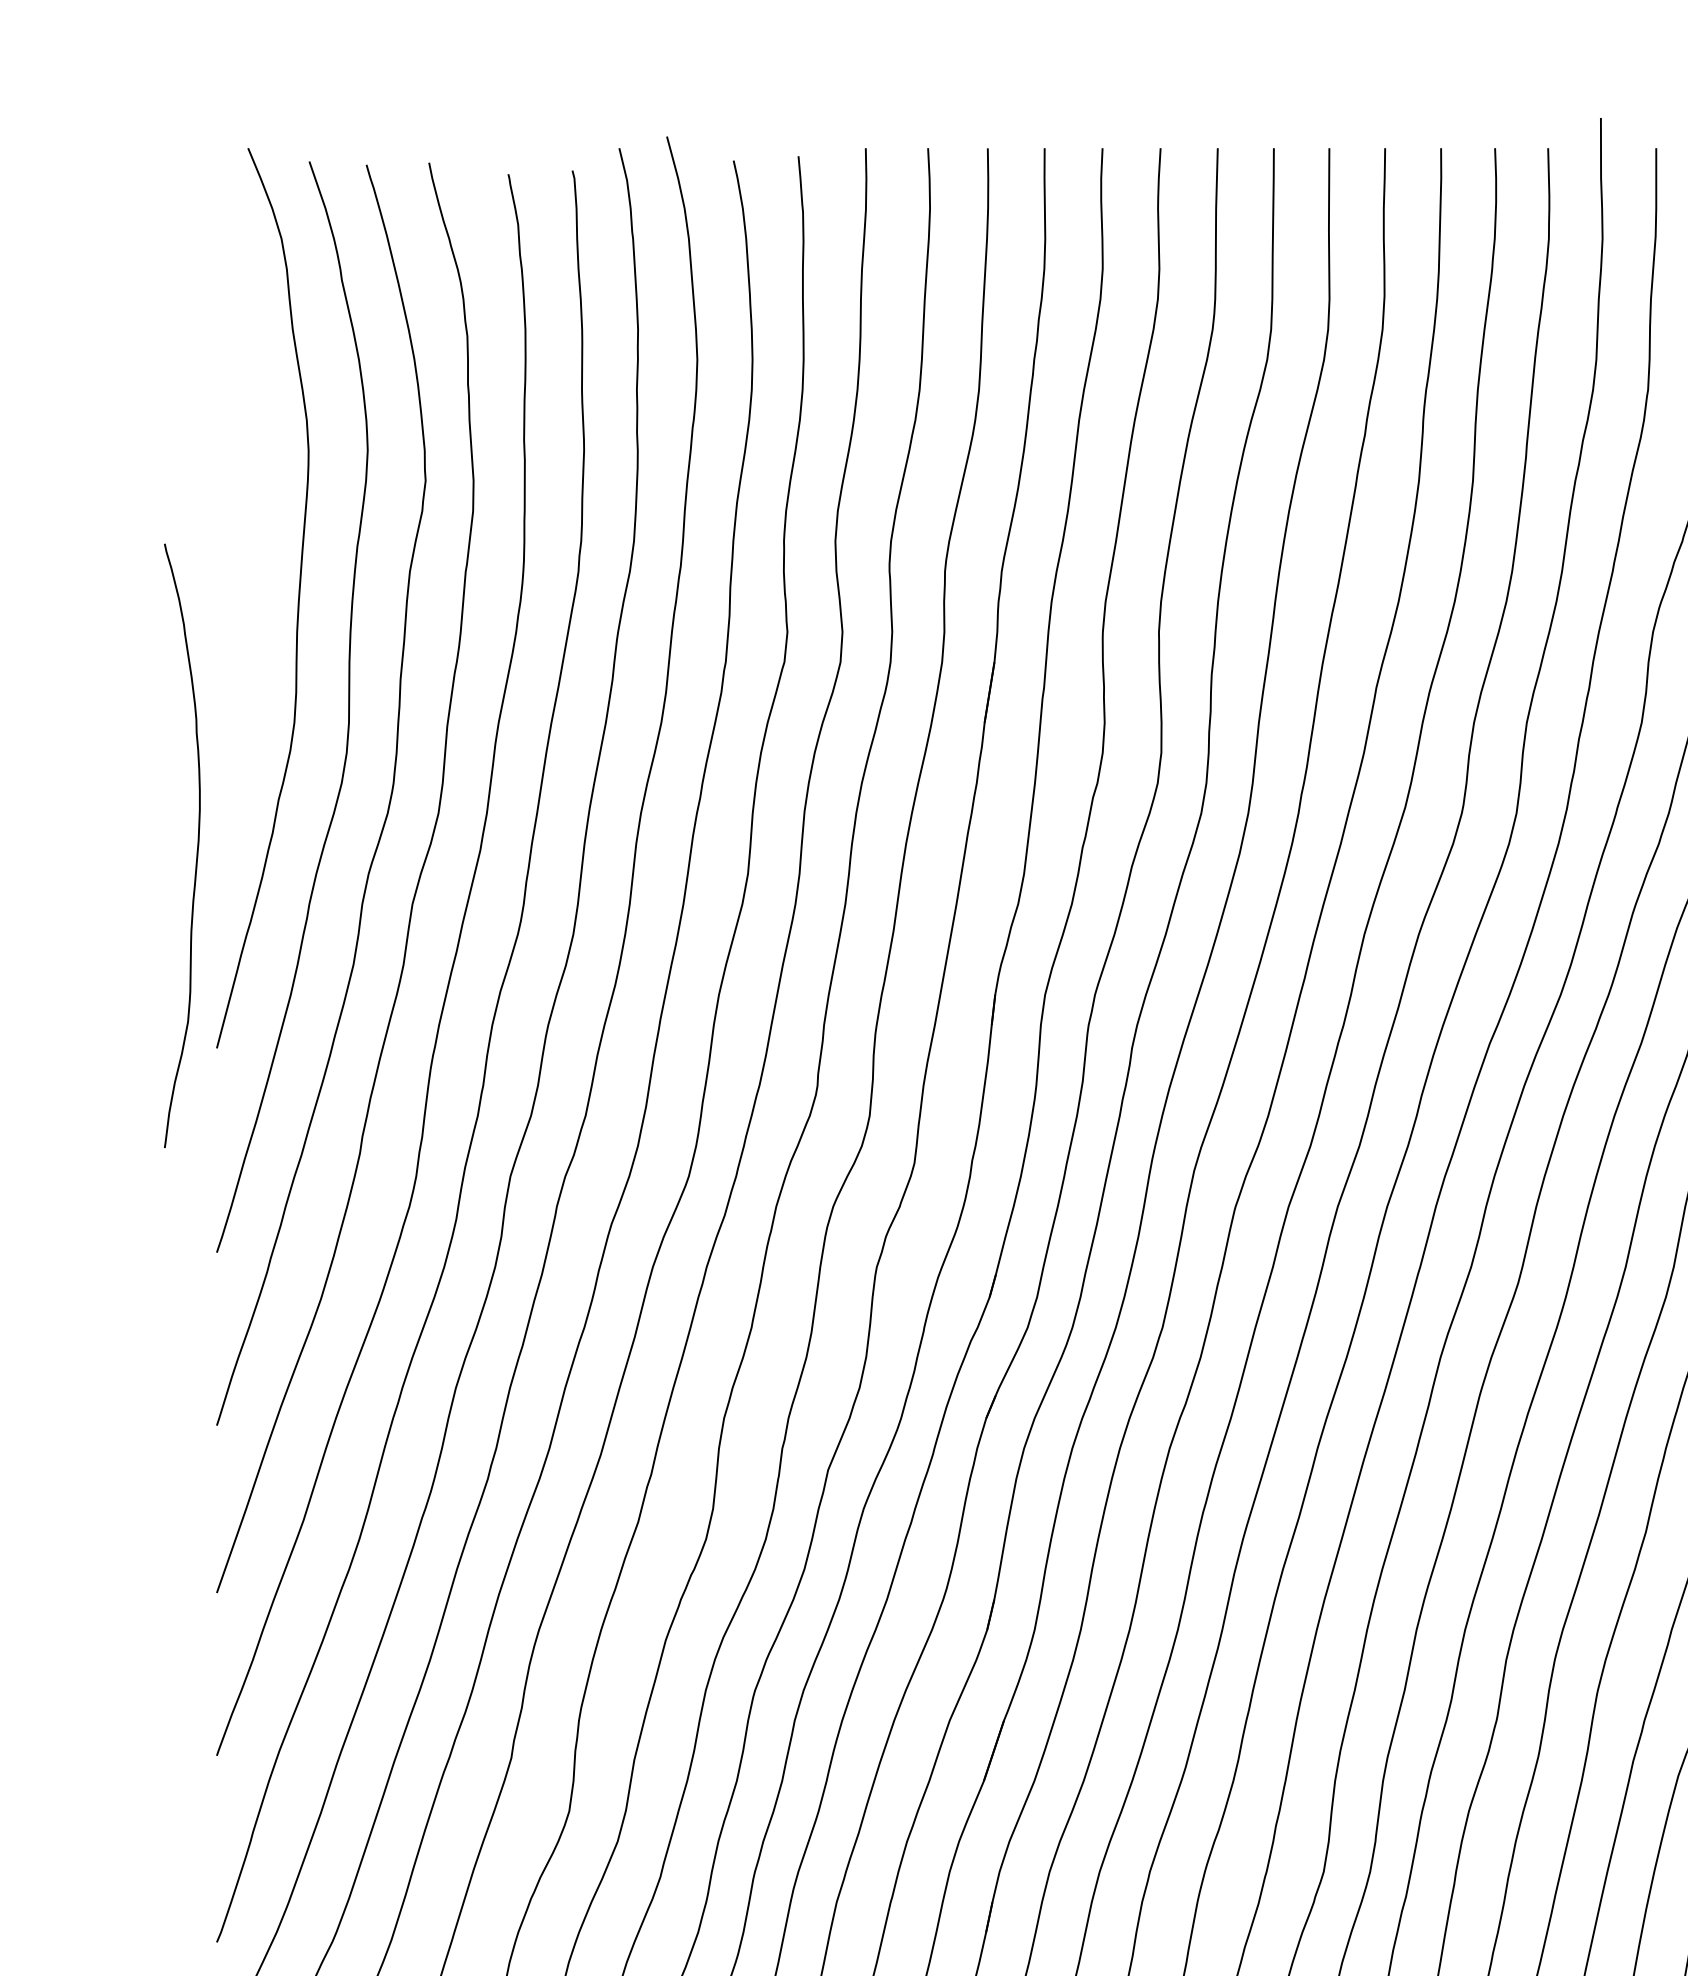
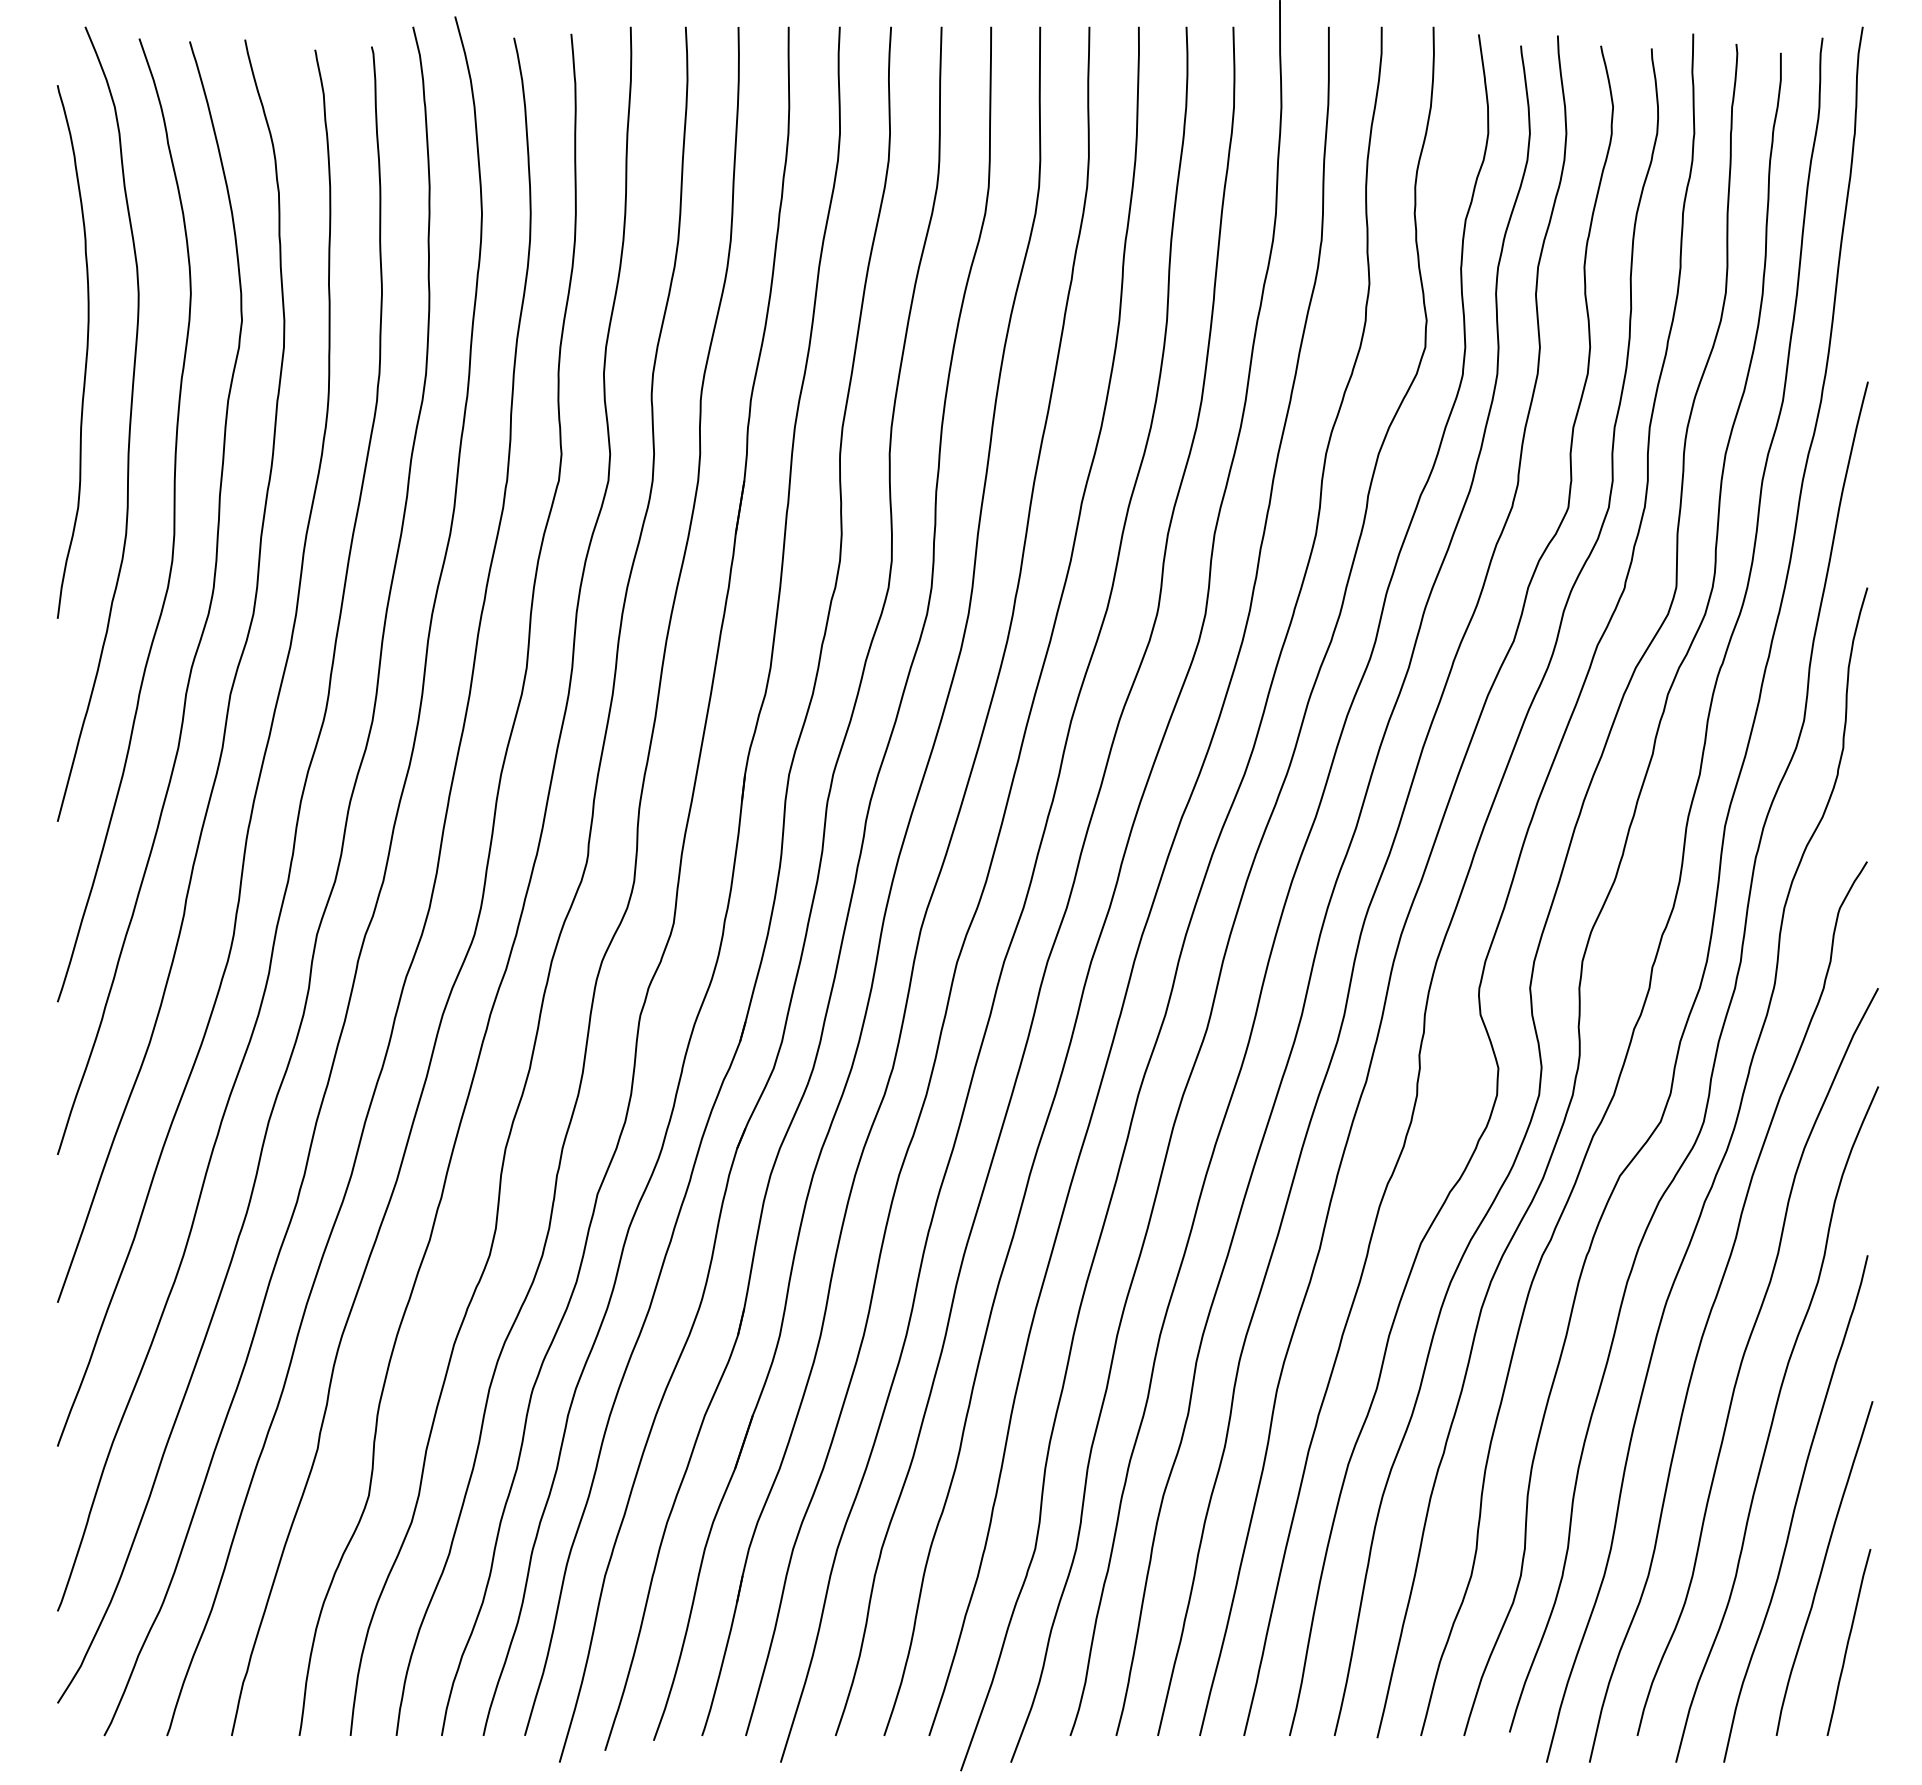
curve: (196, 851) -> (85, 356), moved

